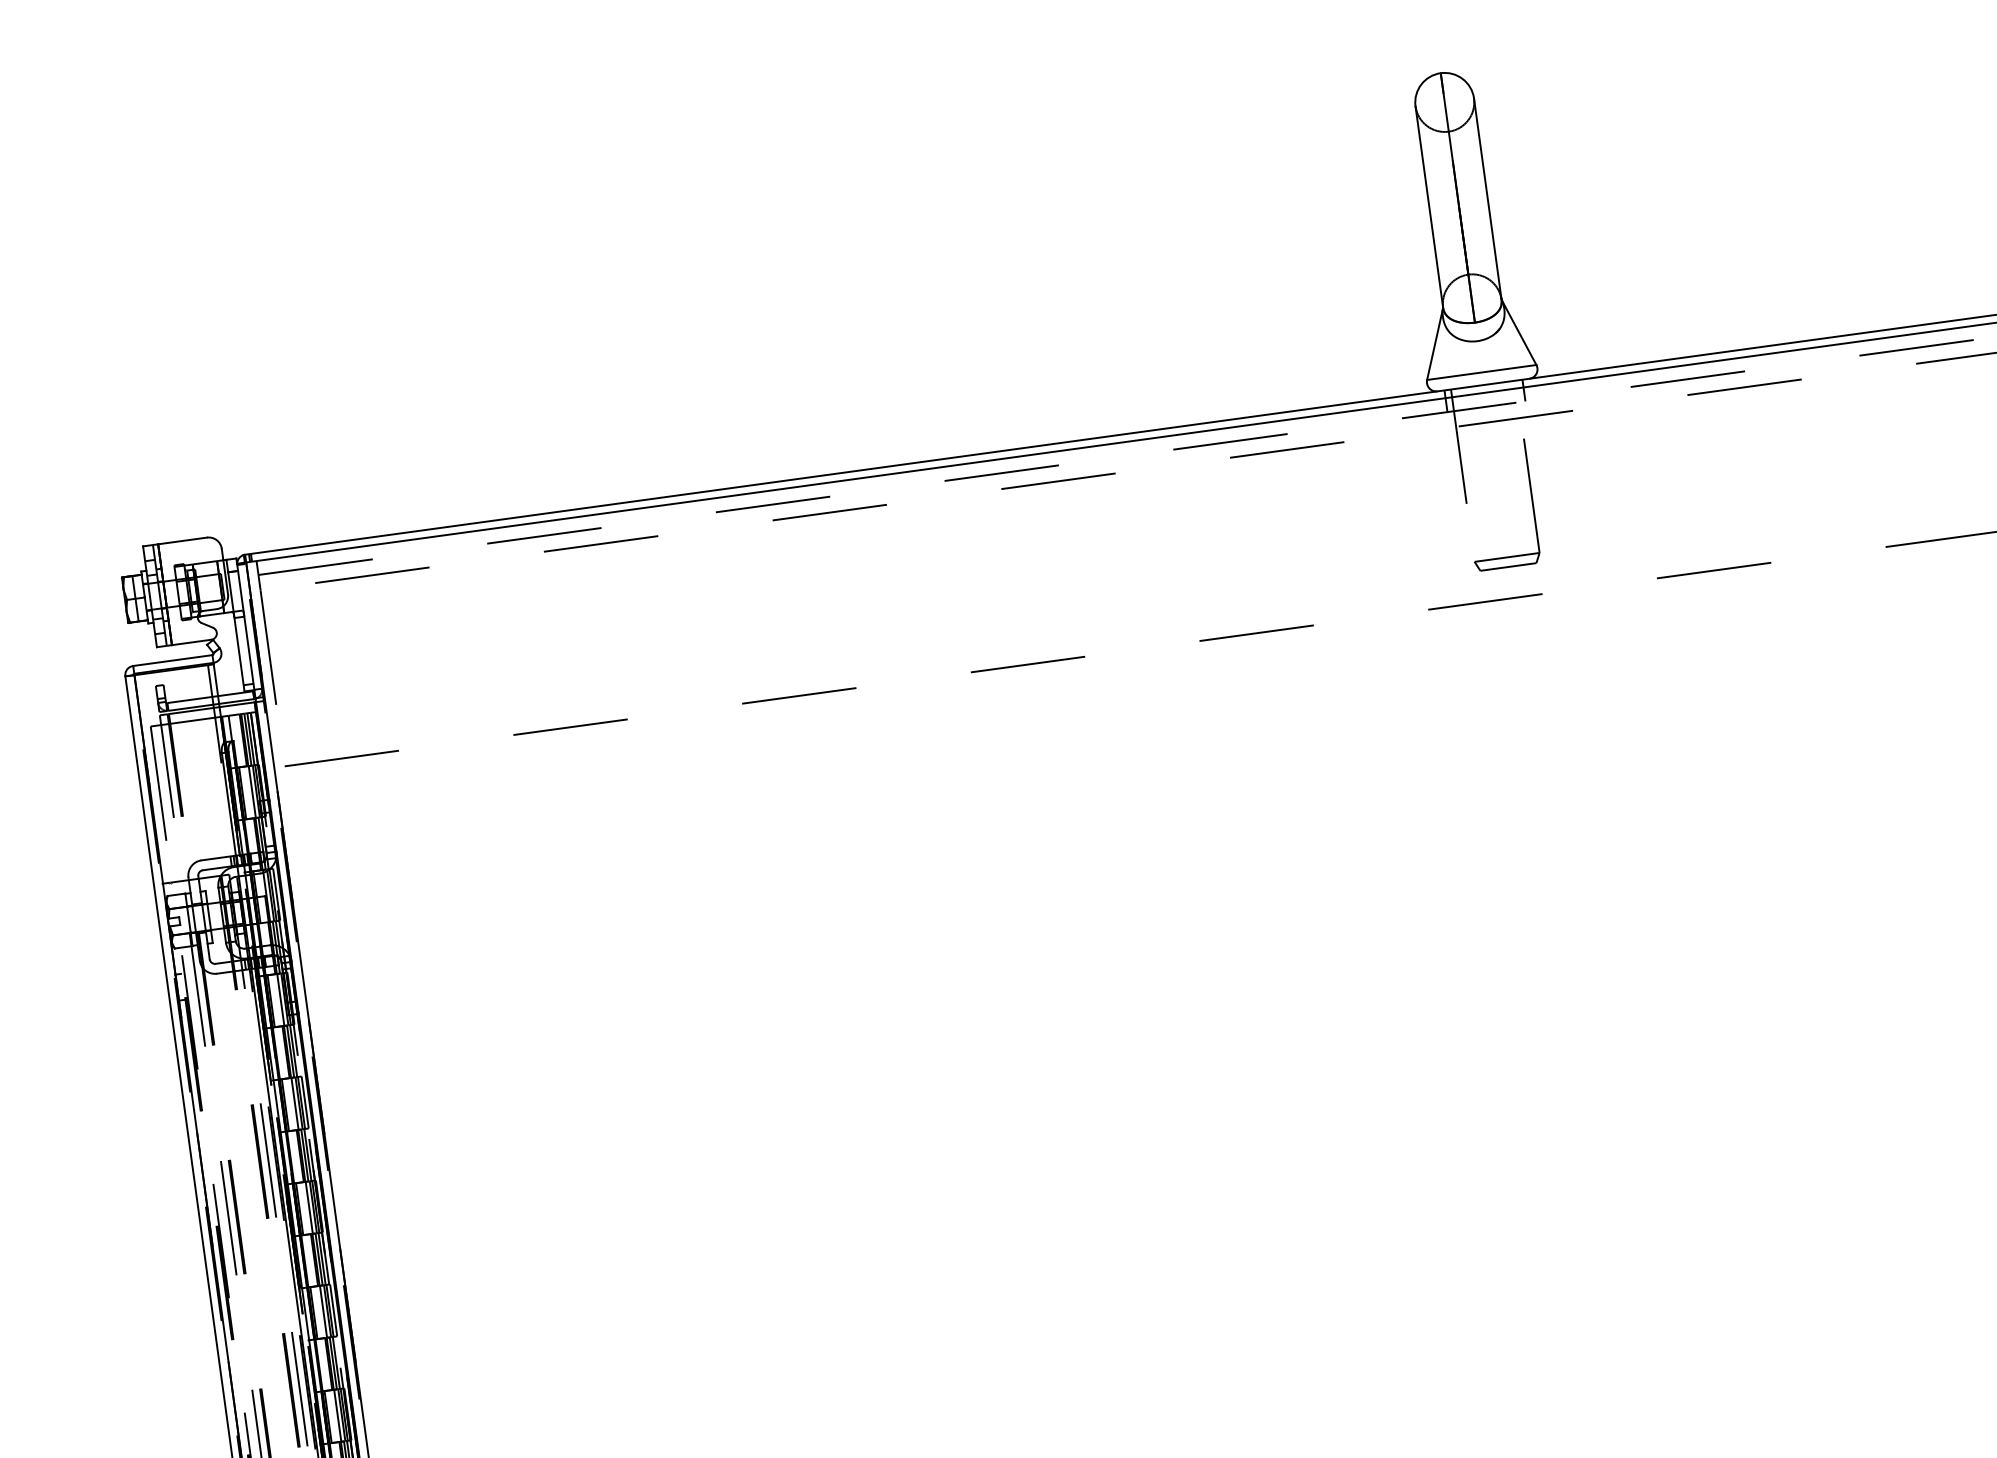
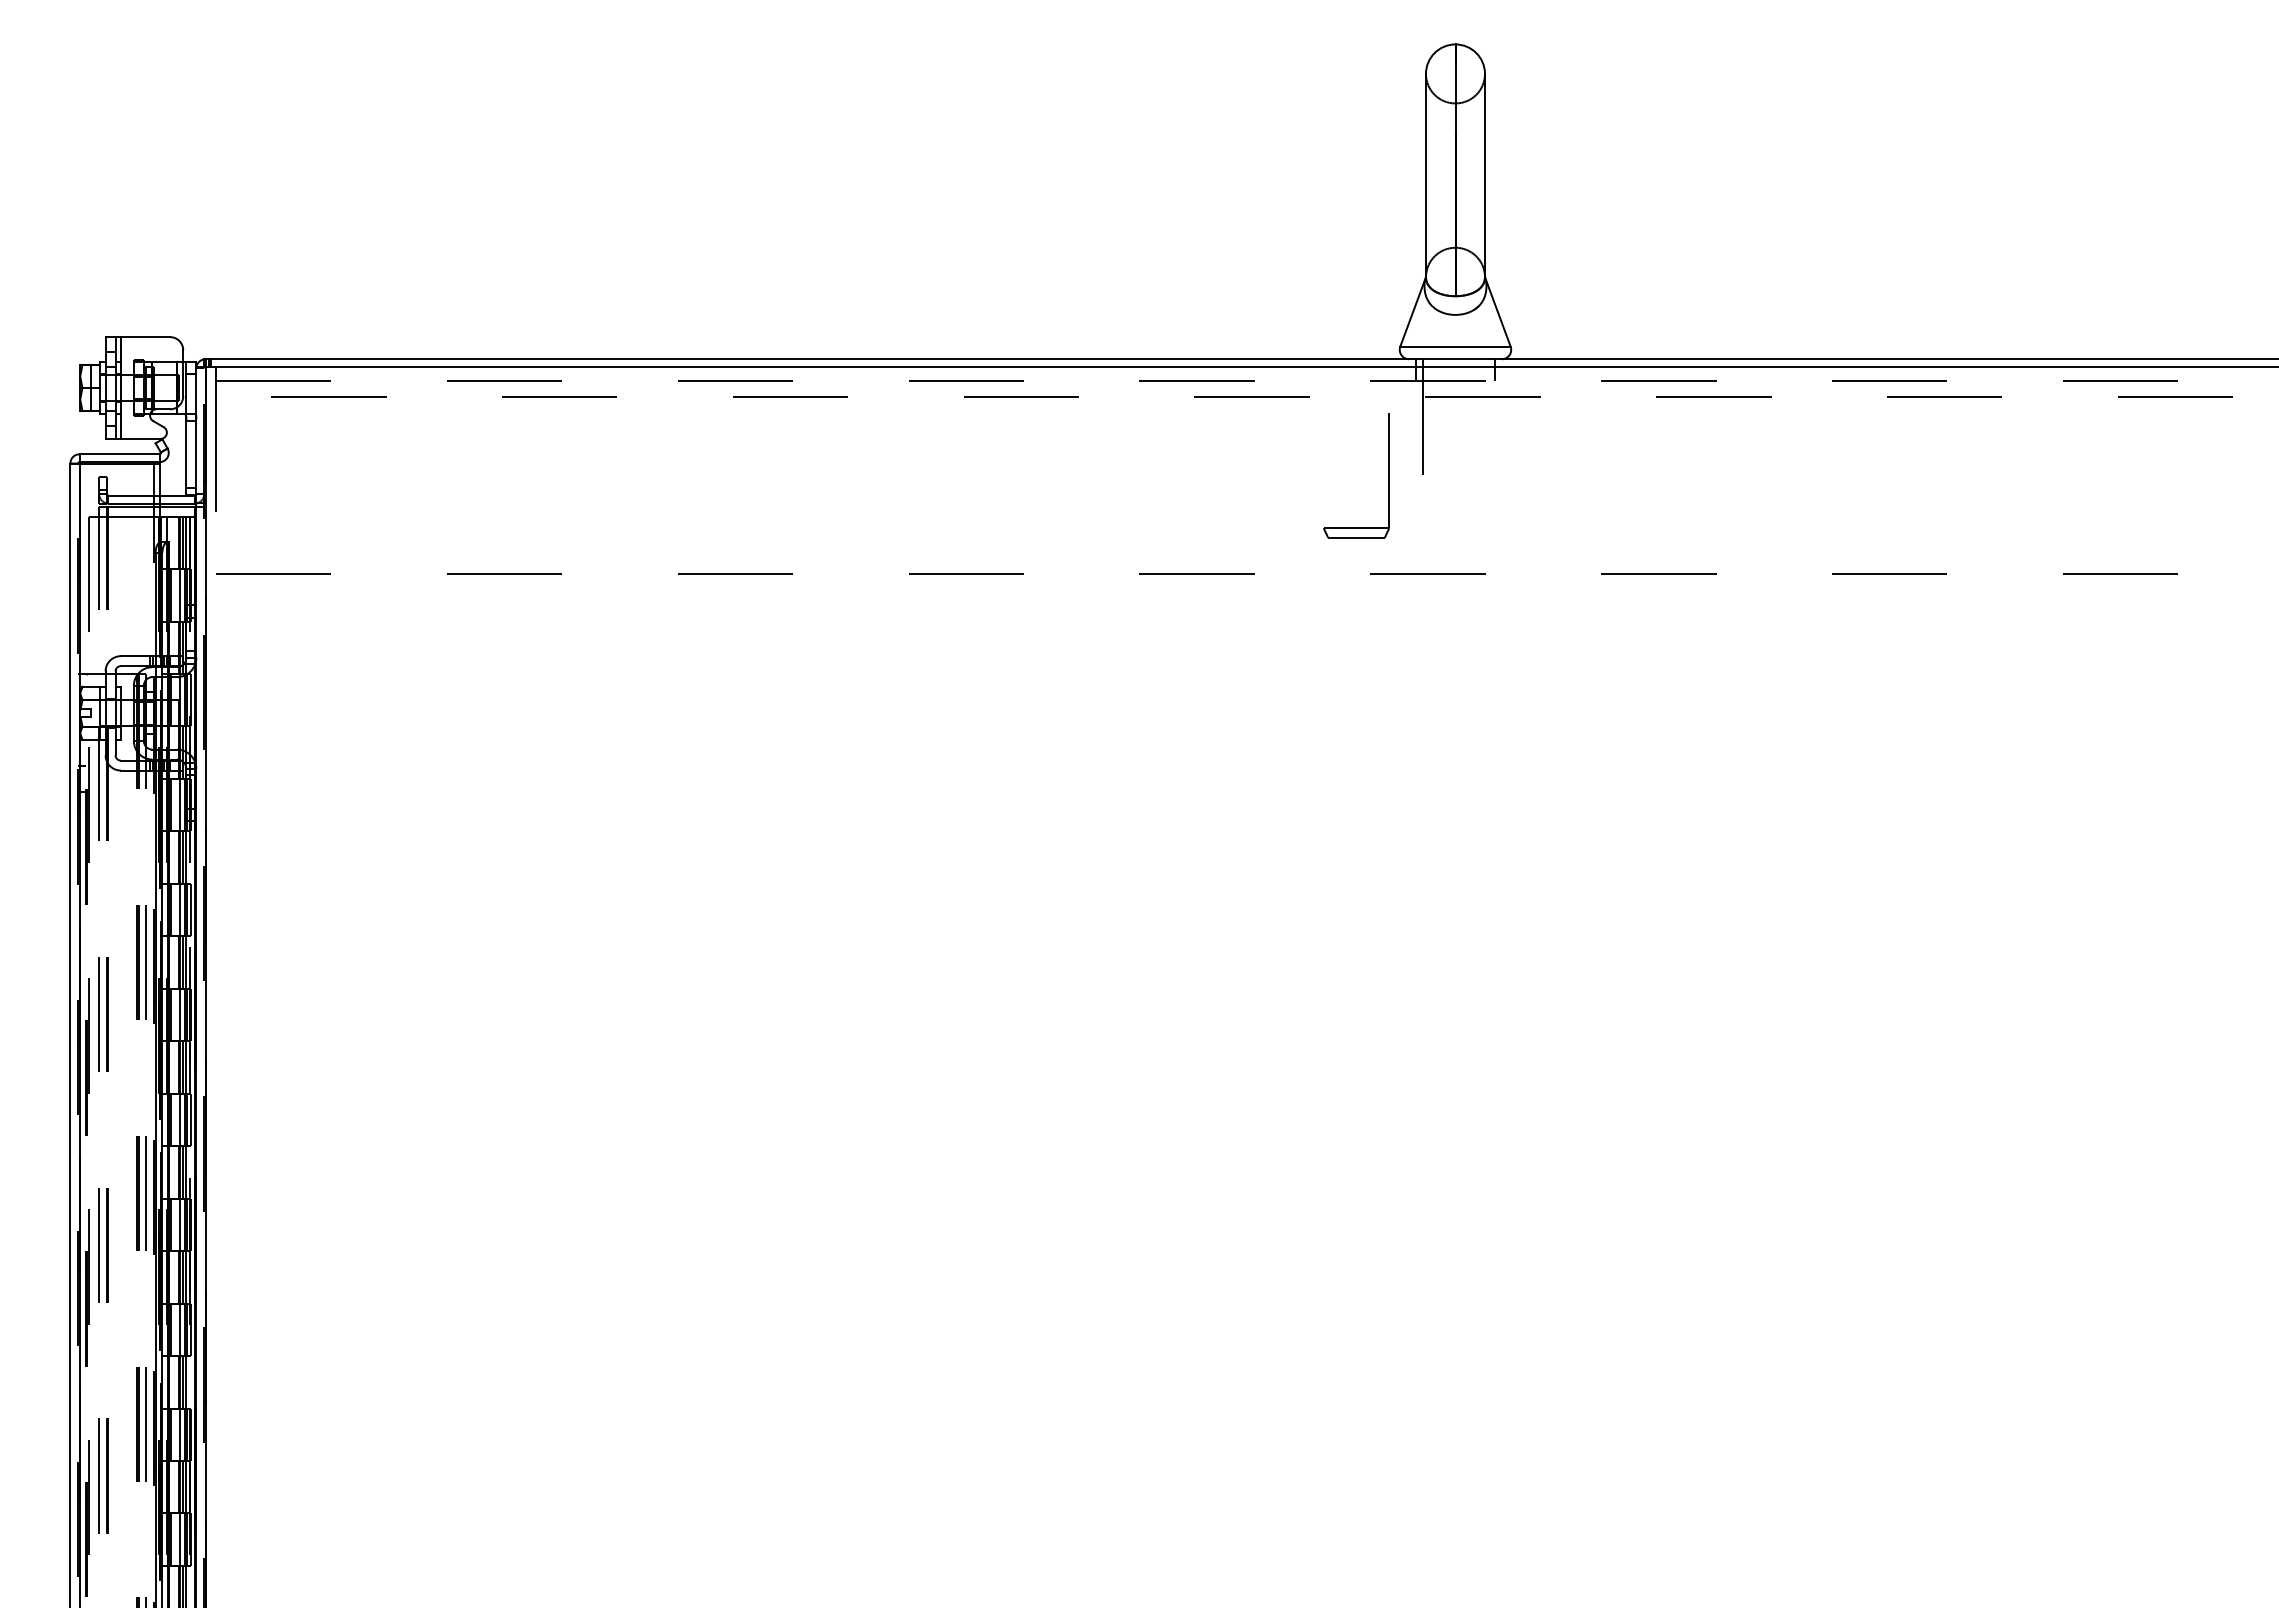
part: (1531, 500) -> (1388, 475), moved

